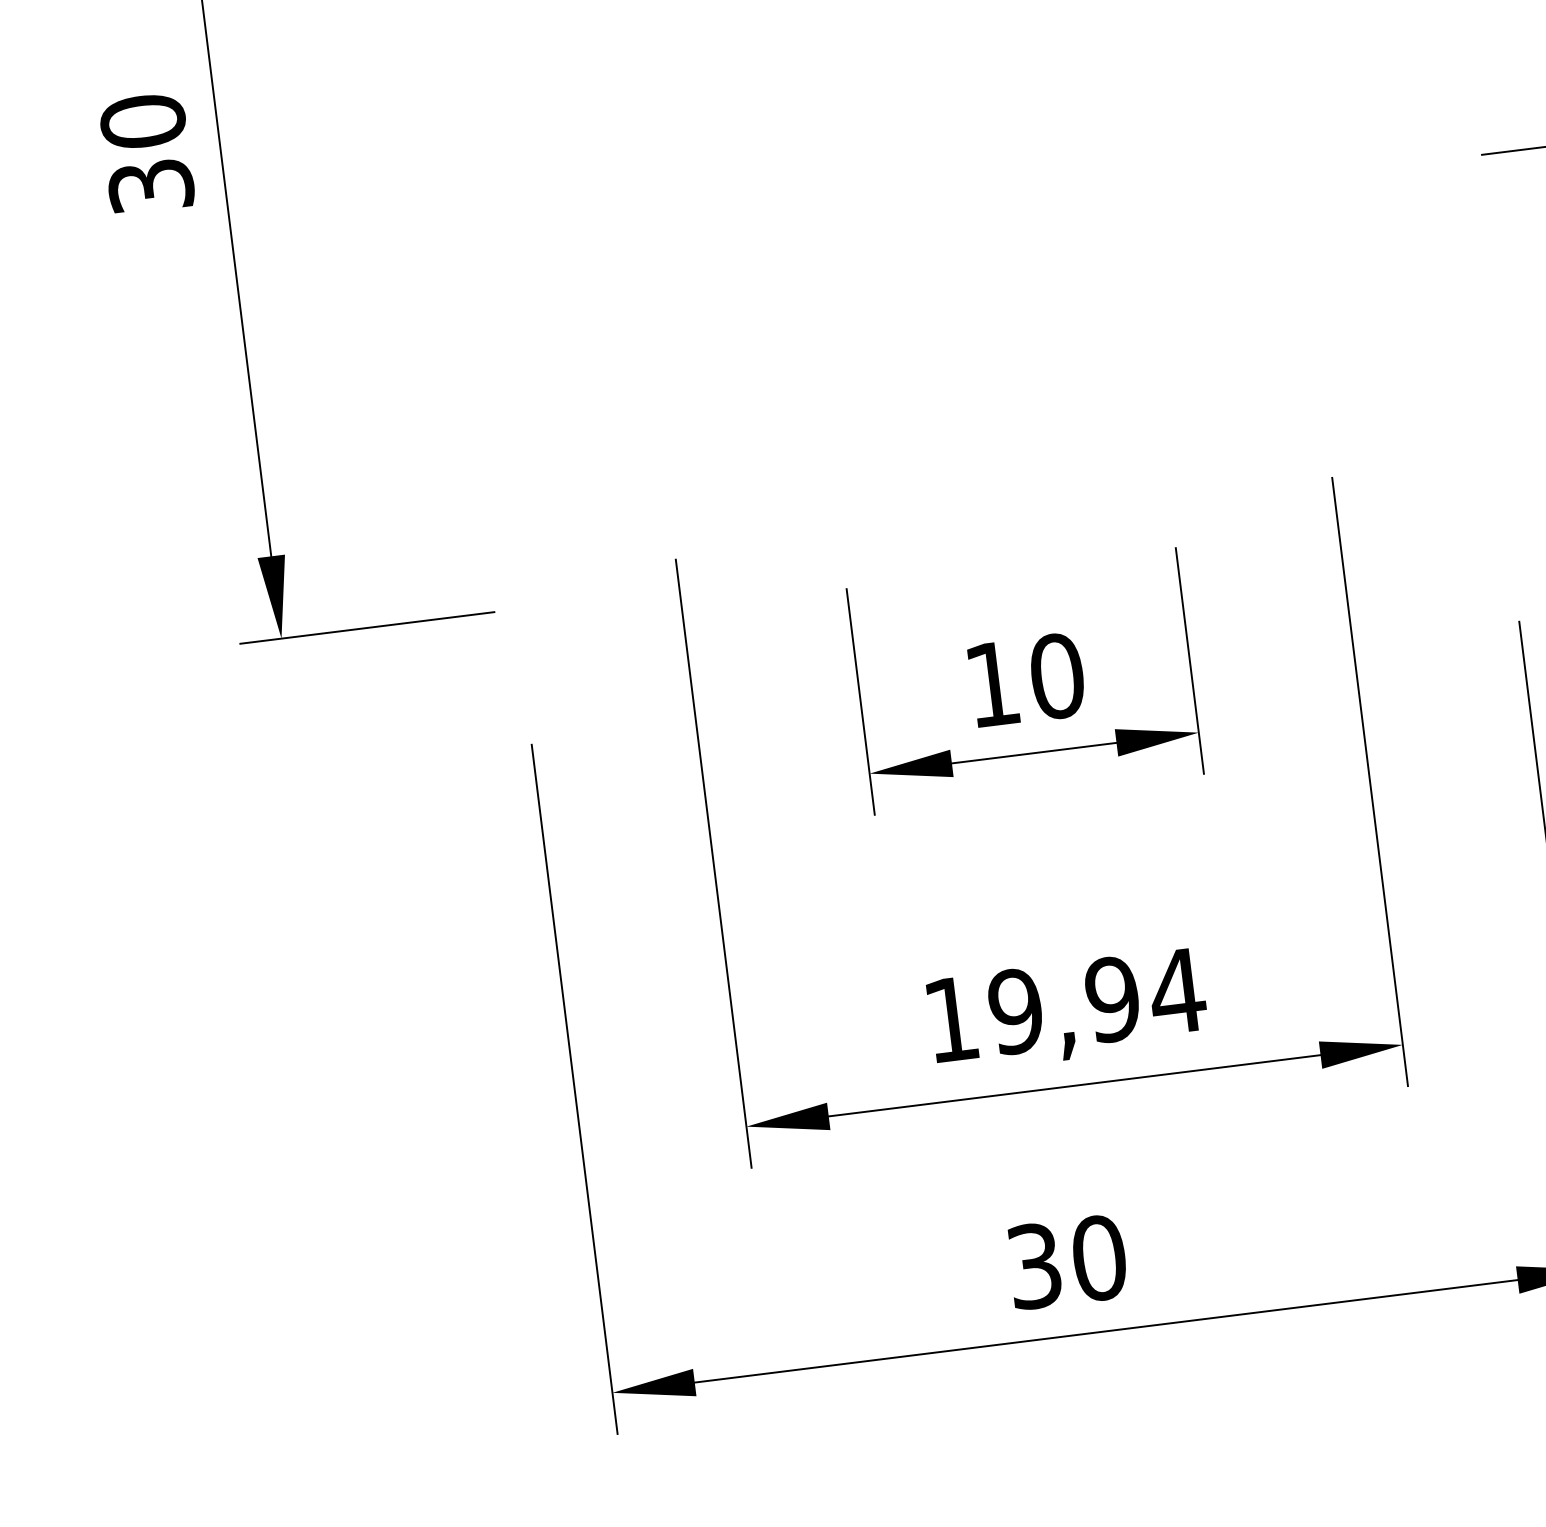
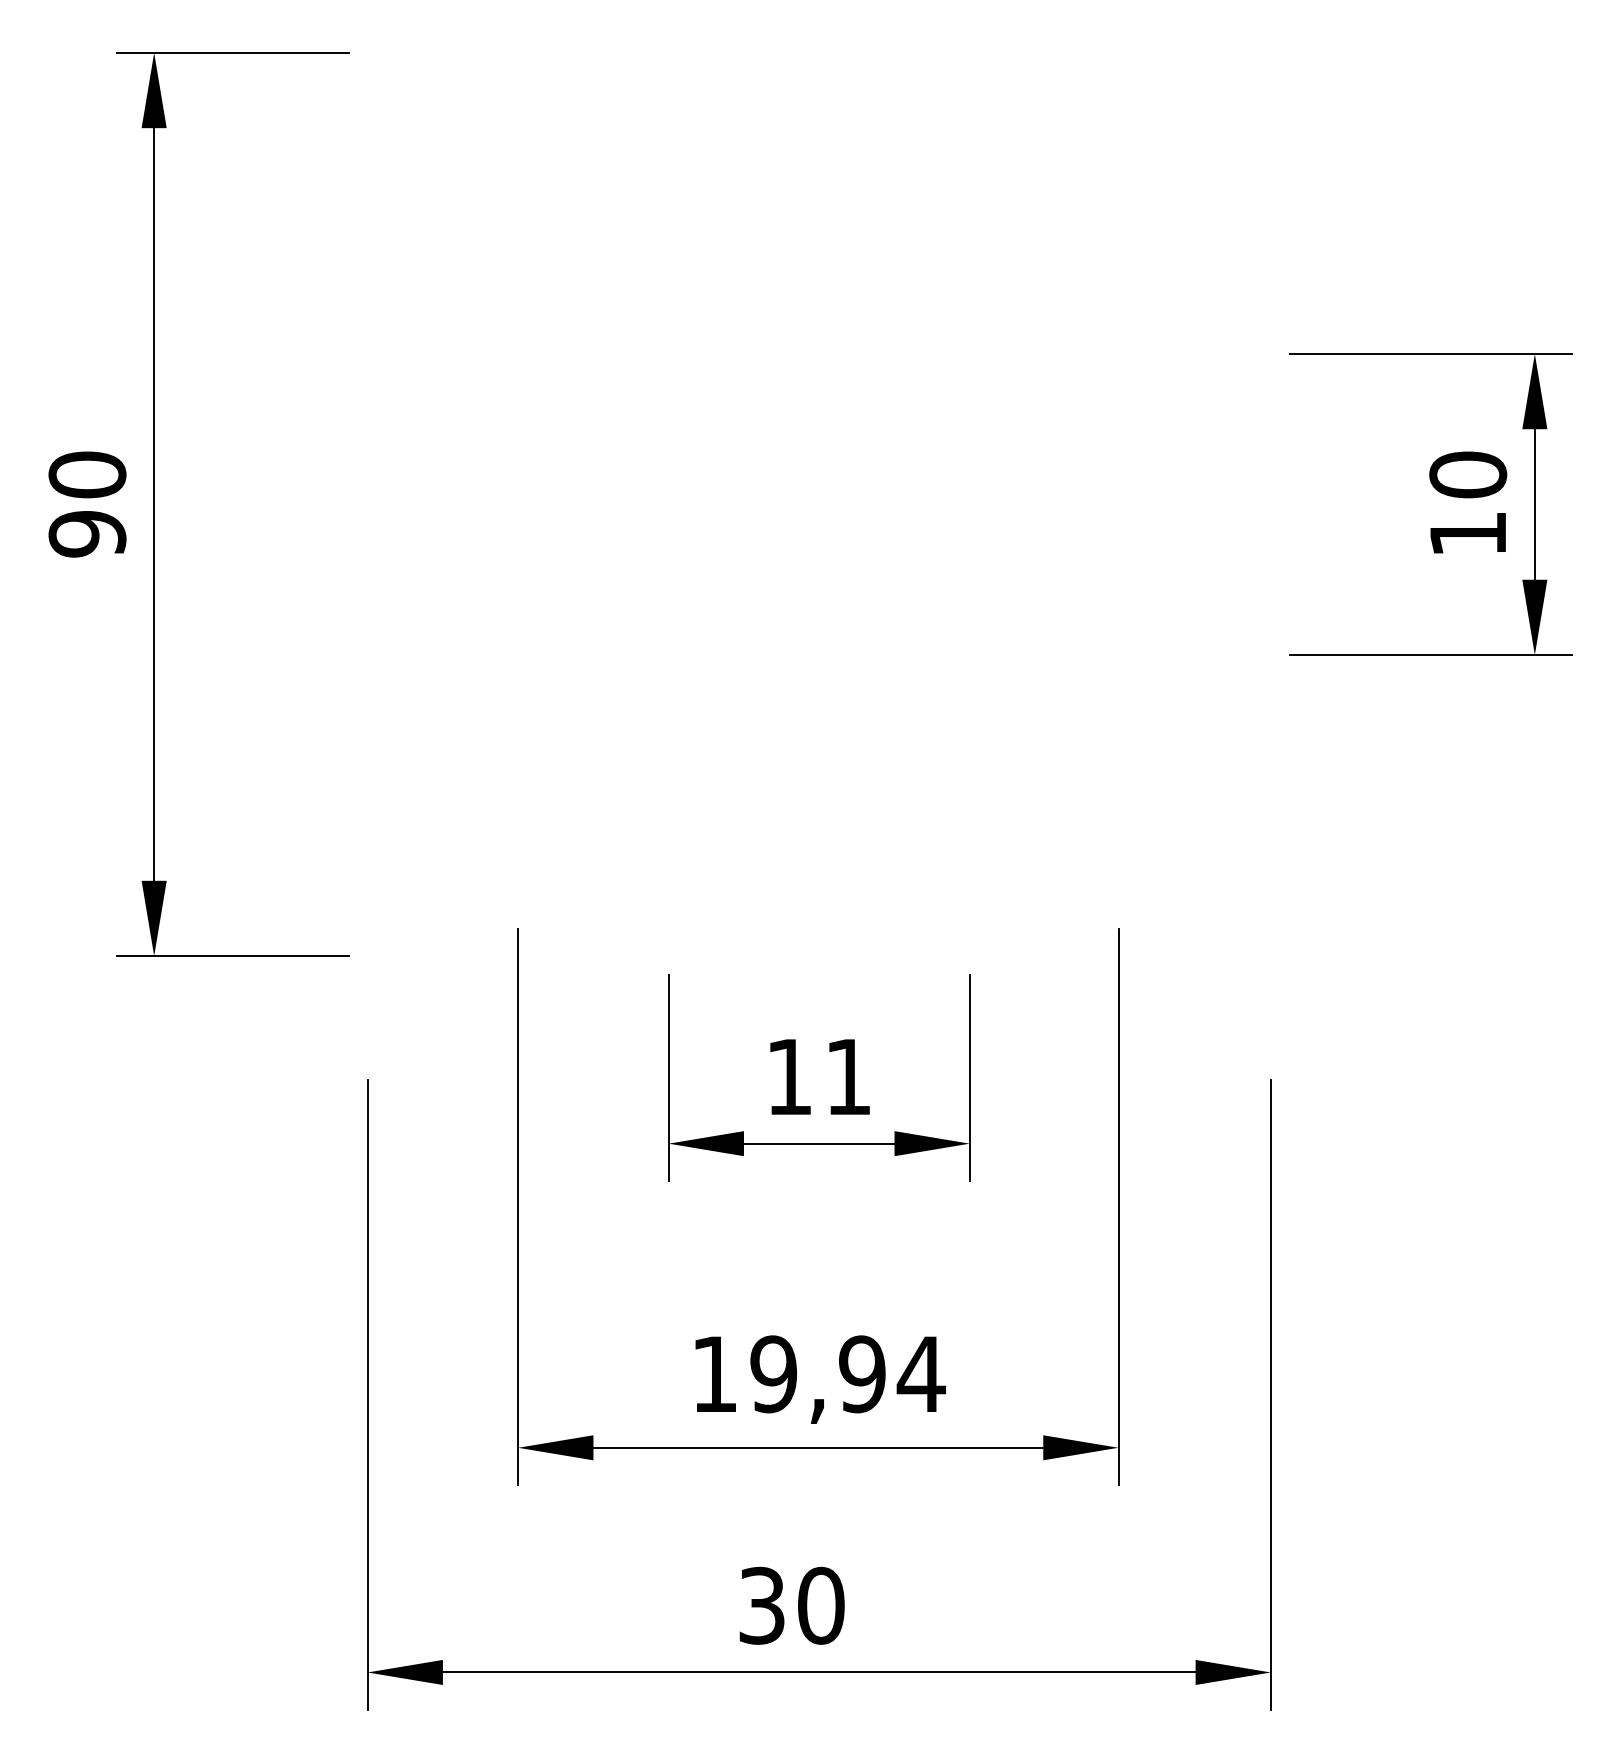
text: (151, 186) -> (87, 534), 30 -> 90
text: (1057, 676) -> (848, 1077), 10 -> 11

